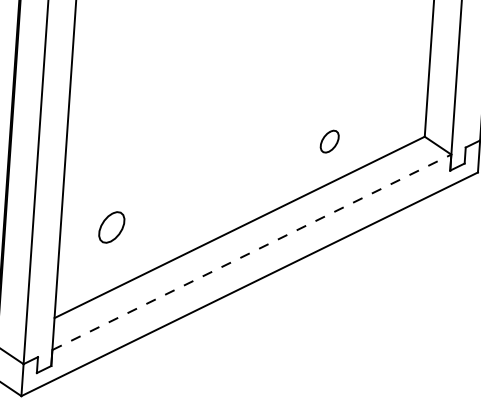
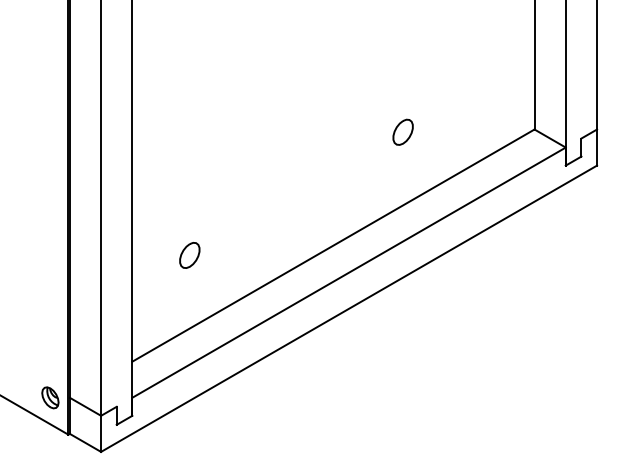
part: (329, 140) -> (402, 131), moved
part: (111, 227) -> (189, 255), size x0.71
line: (252, 252) -> (349, 272), dashed -> solid

